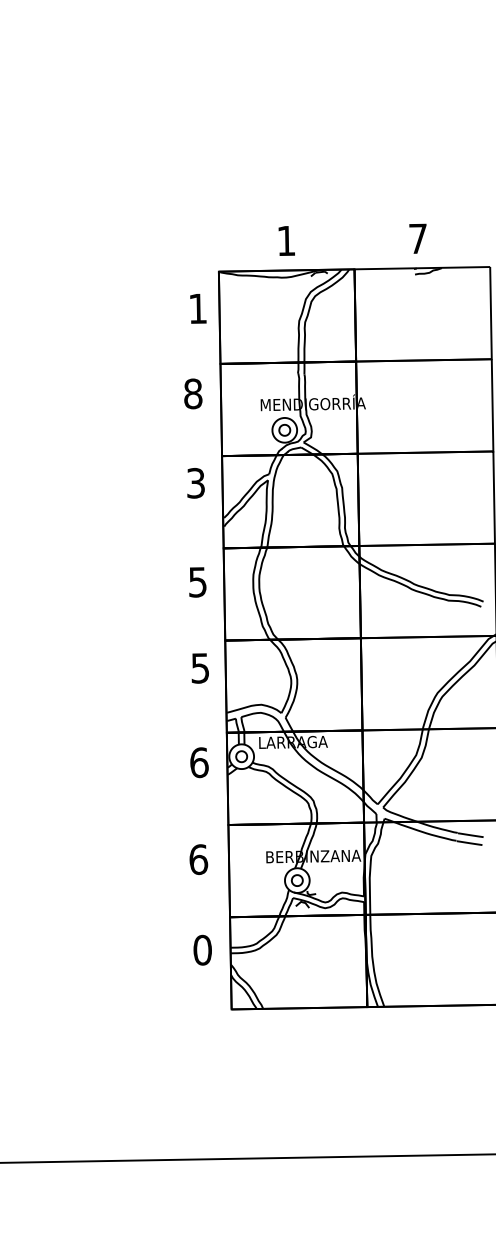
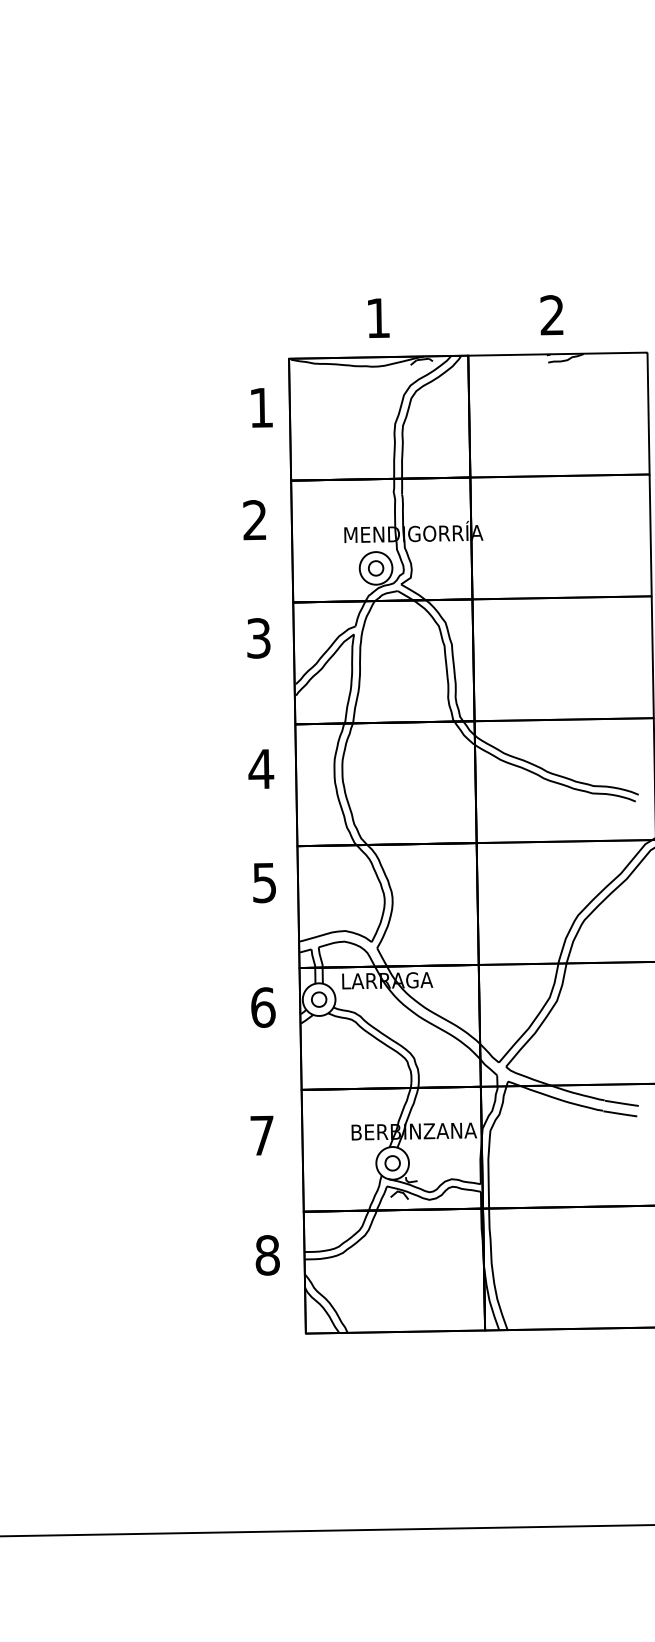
text: (417, 238) -> (551, 314), 7 -> 2
text: (193, 393) -> (255, 519), 8 -> 2
text: (197, 582) -> (260, 769), 5 -> 4
text: (198, 859) -> (262, 1135), 6 -> 7
text: (202, 950) -> (267, 1255), 0 -> 8

